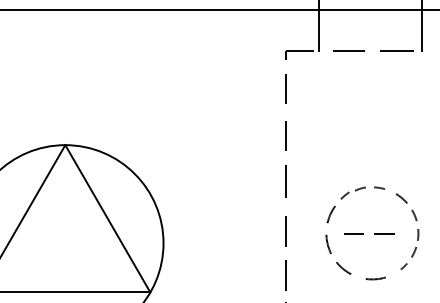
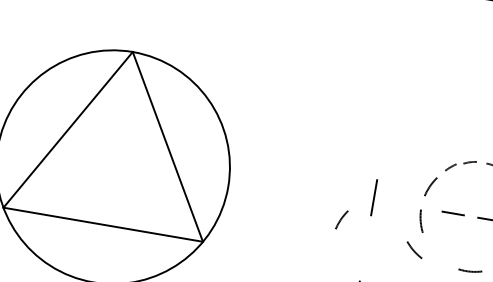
line: (285, 88) -> (402, 29), removed
line: (285, 135) -> (392, 84), removed
line: (285, 181) -> (383, 138), removed
line: (261, 254) -> (340, 219), added
arc: (343, 268) -> (414, 250), moved
line: (285, 275) -> (364, 249), removed

